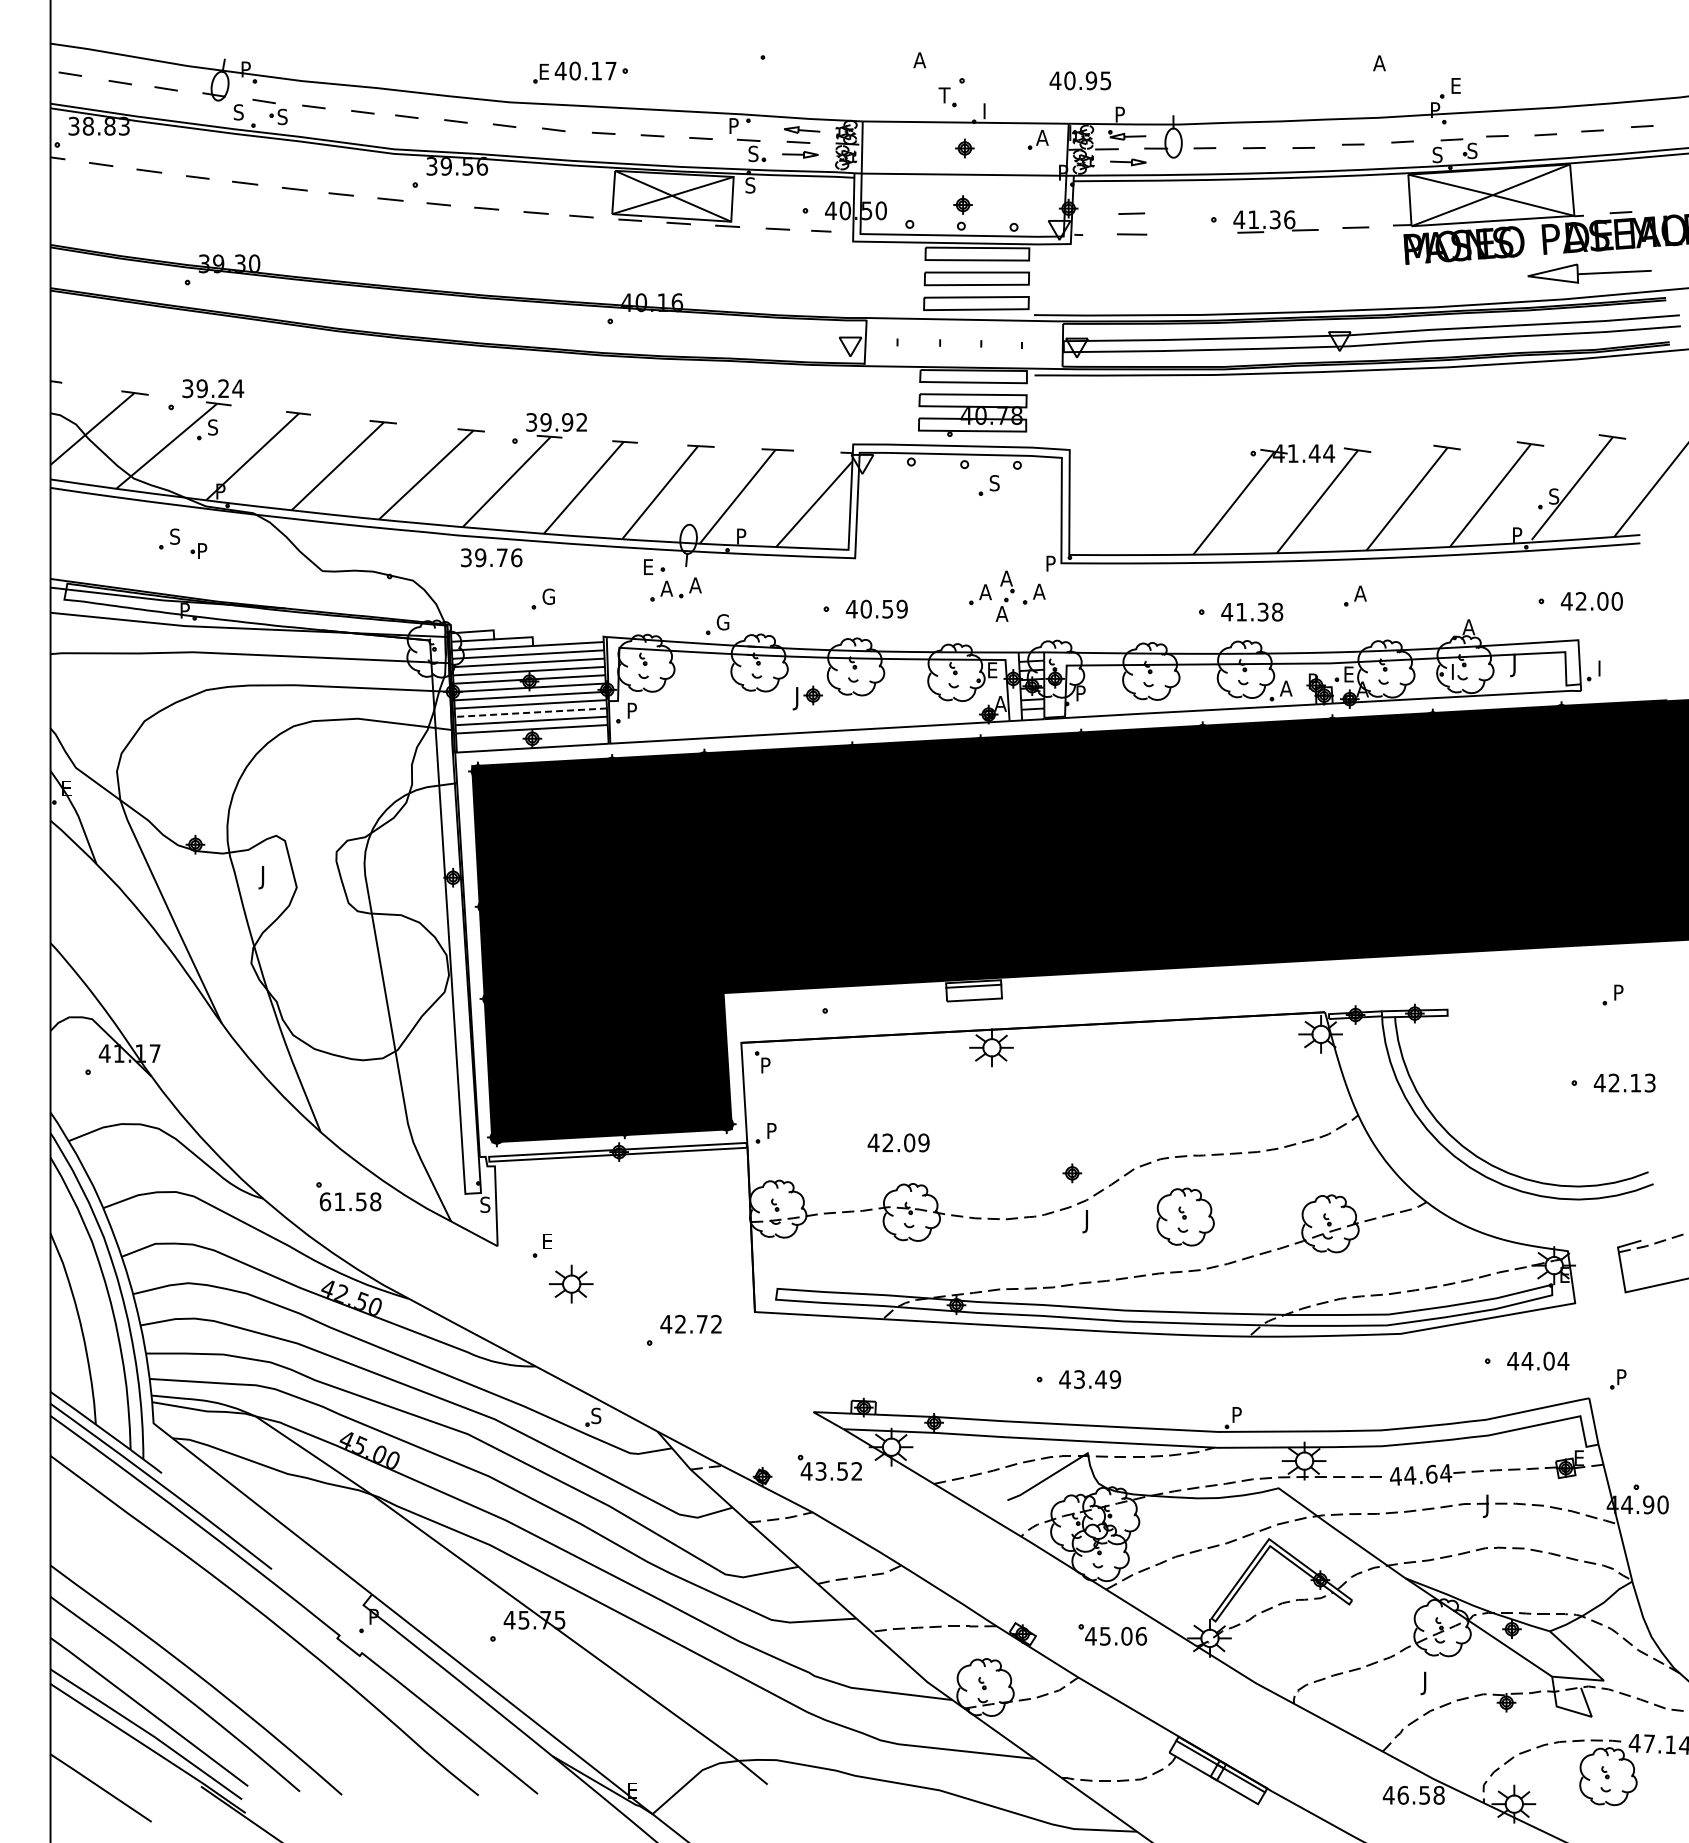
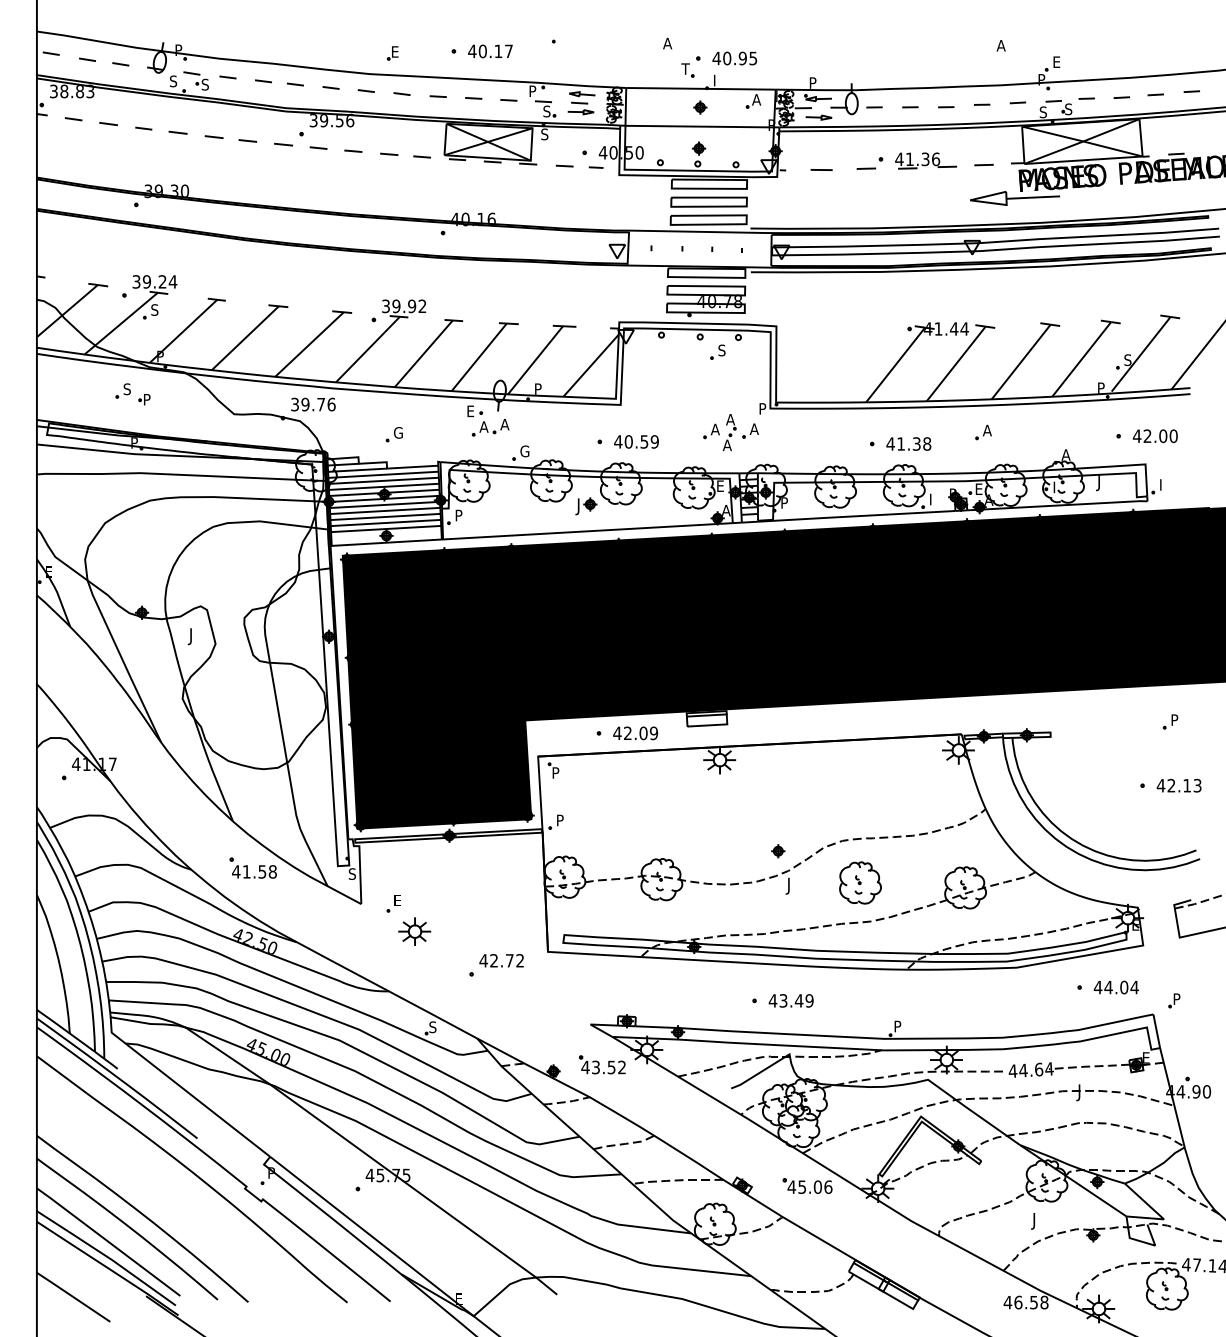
text: (585, 70) -> (490, 51), moved
text: (1080, 80) -> (734, 58), moved
line: (1131, 213) -> (866, 168), moved
part: (1589, 273) -> (1014, 198), moved
text: (491, 557) -> (313, 404), moved
text: (1285, 688) -> (932, 499), A -> I
line: (530, 712) -> (385, 516), dashed -> solid
text: (898, 1142) -> (635, 733), moved
text: (325, 1201) -> (236, 871), 61.58 -> 41.58

